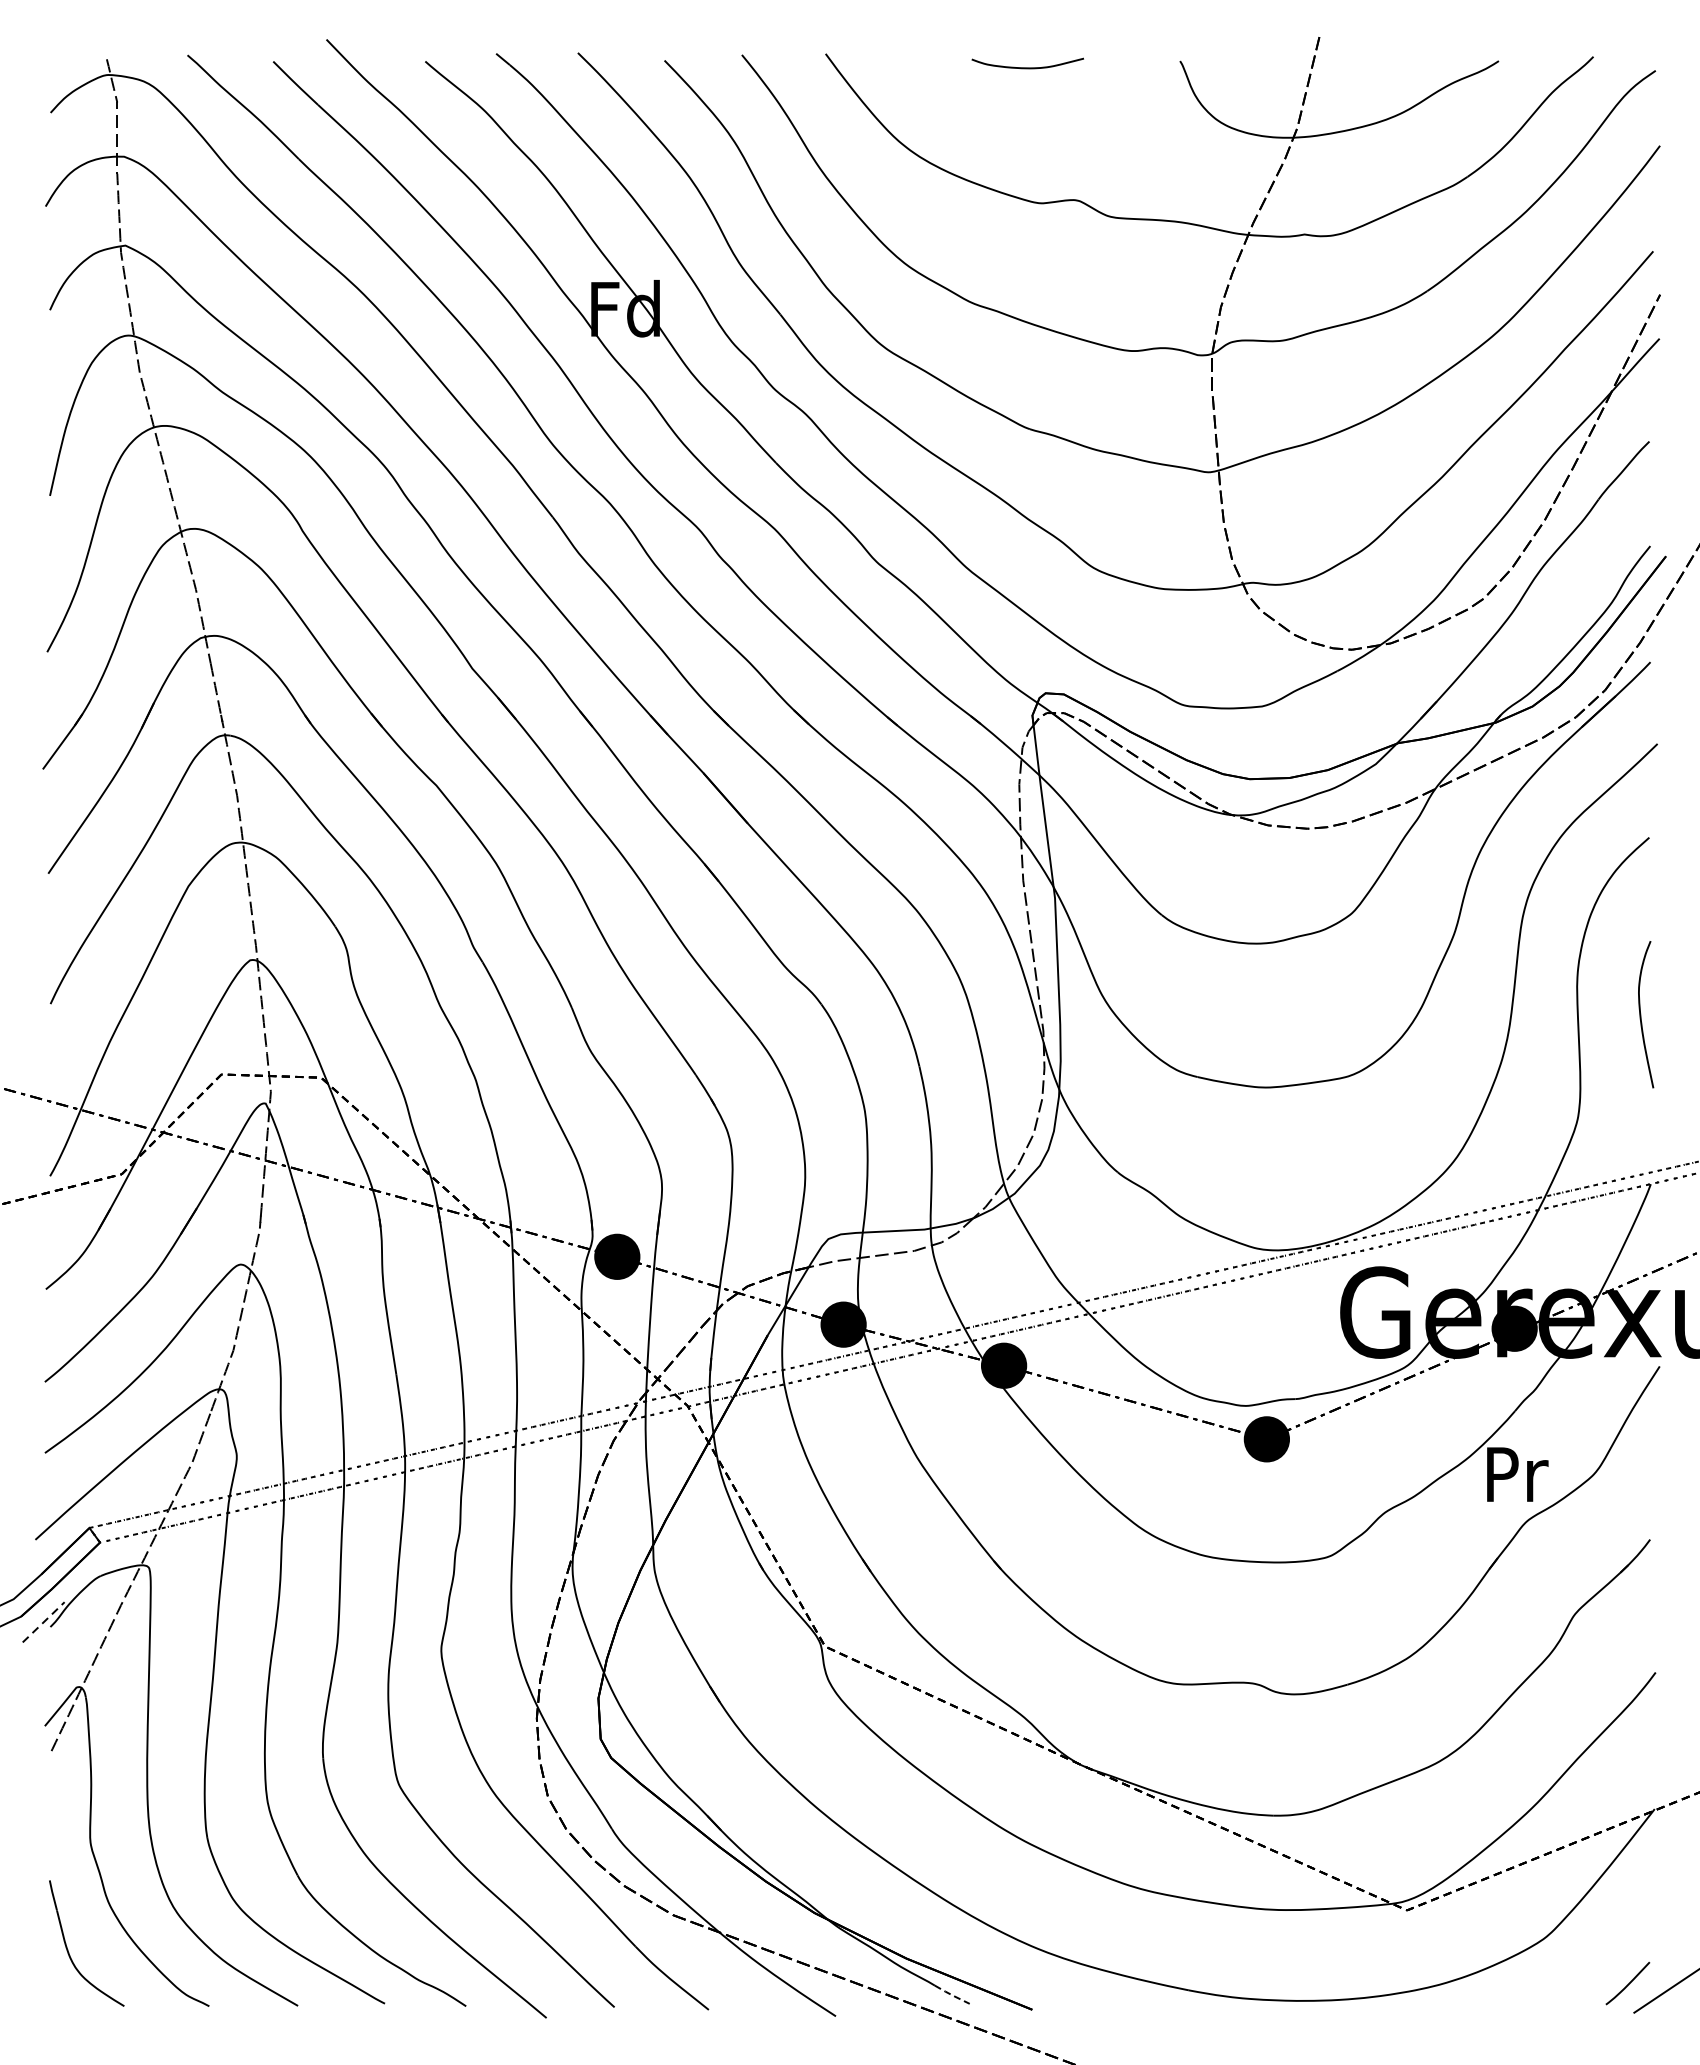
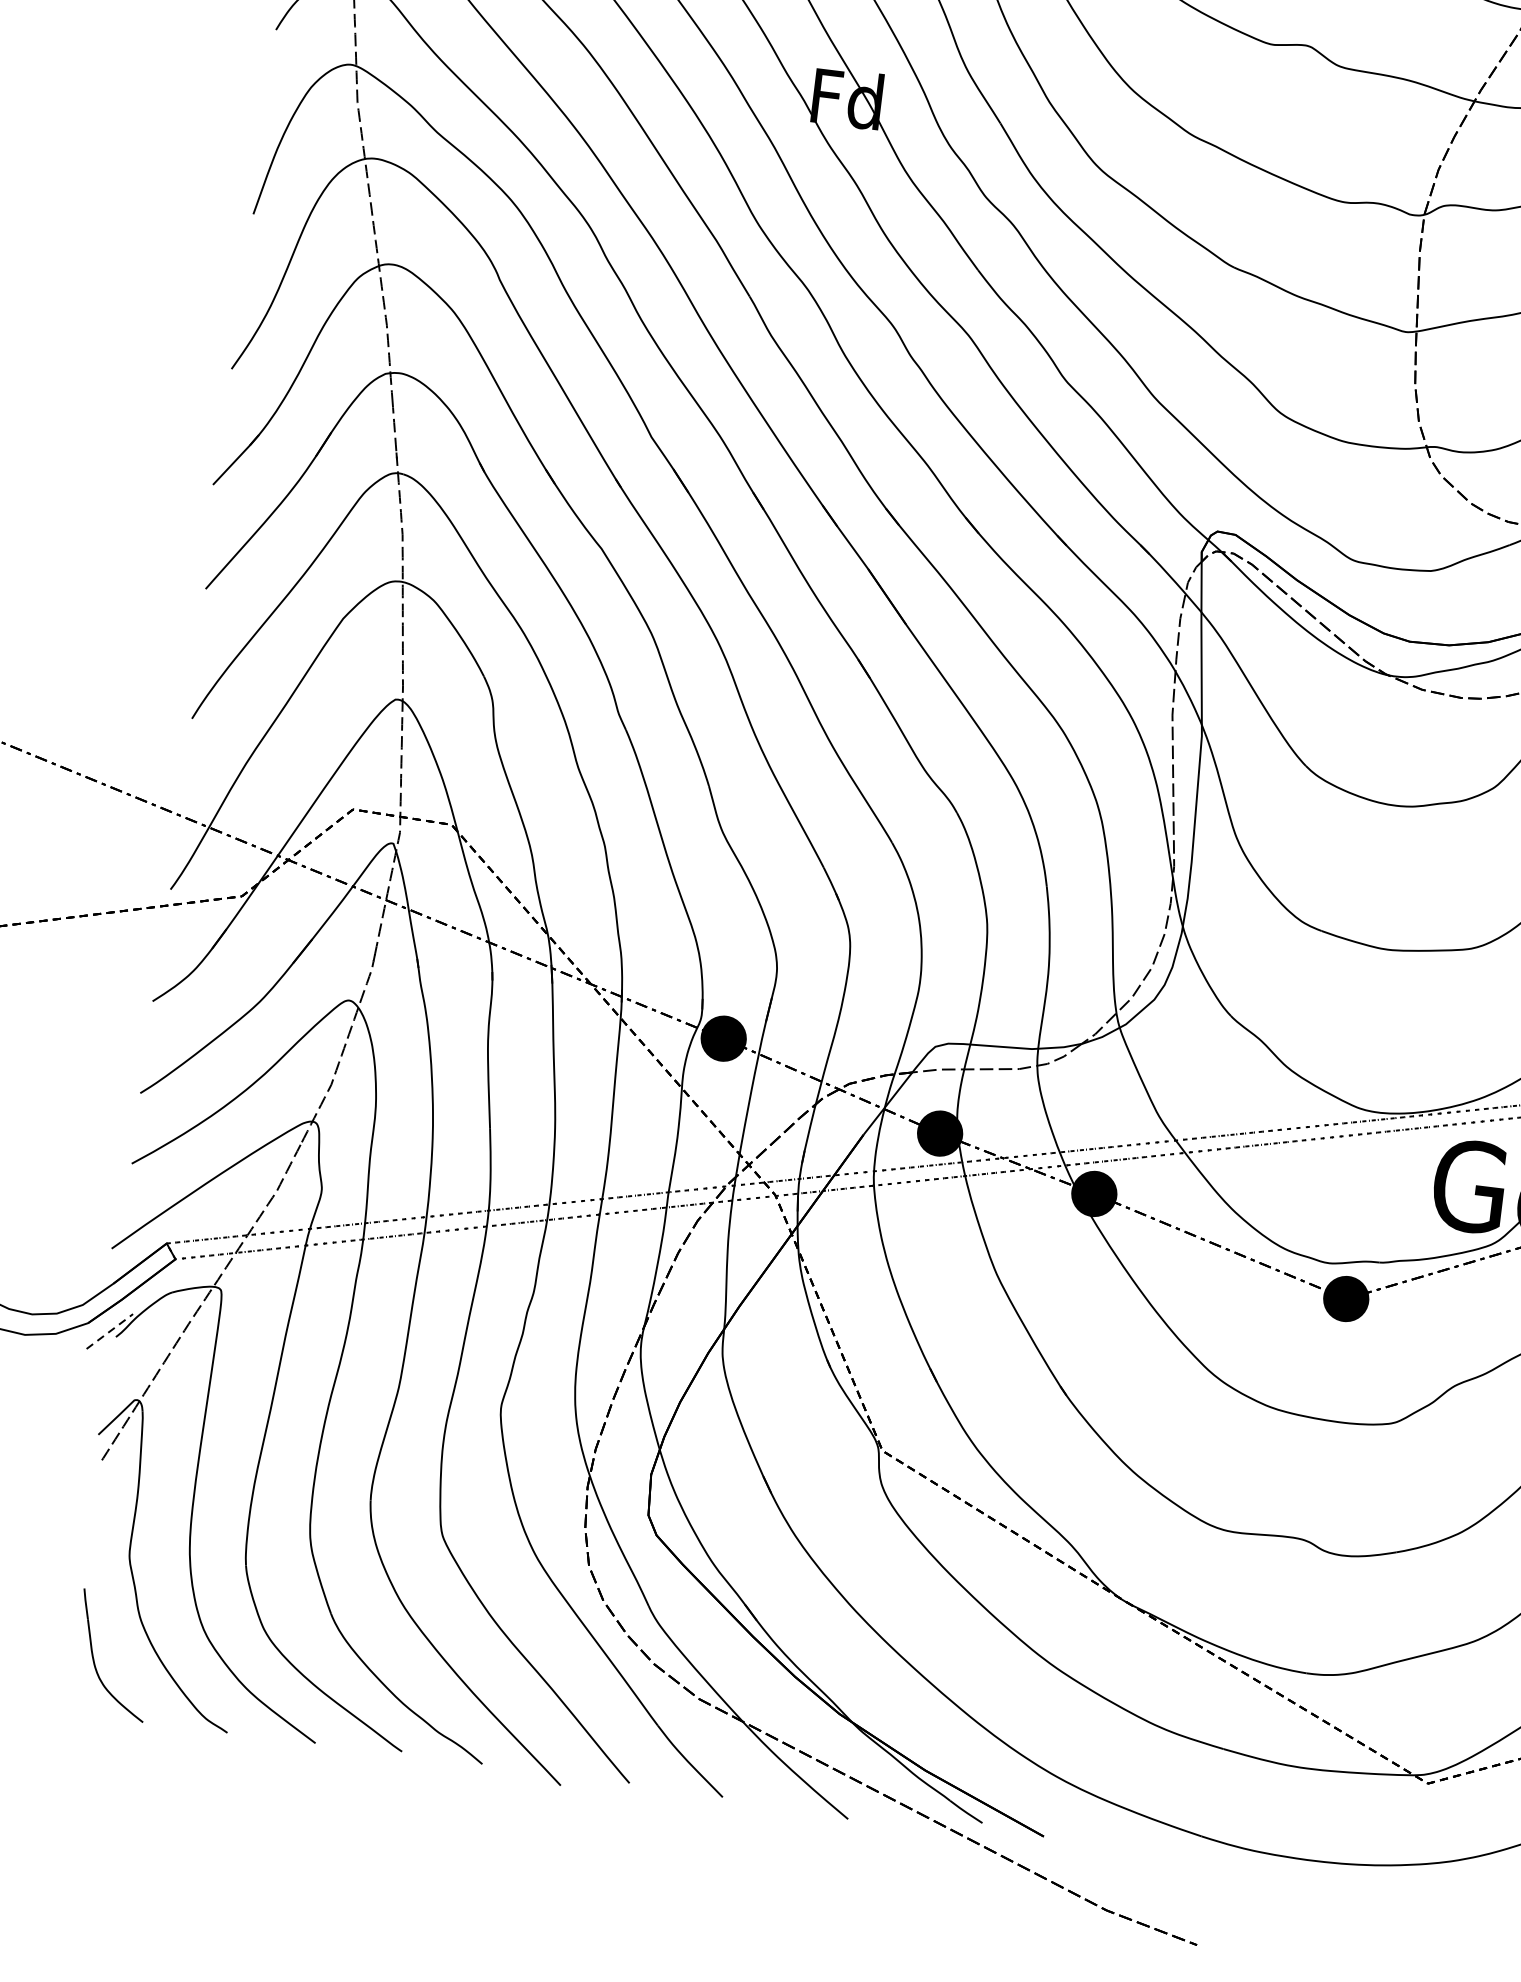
line: (952, 1995) -> (966, 1812), dashed -> solid

